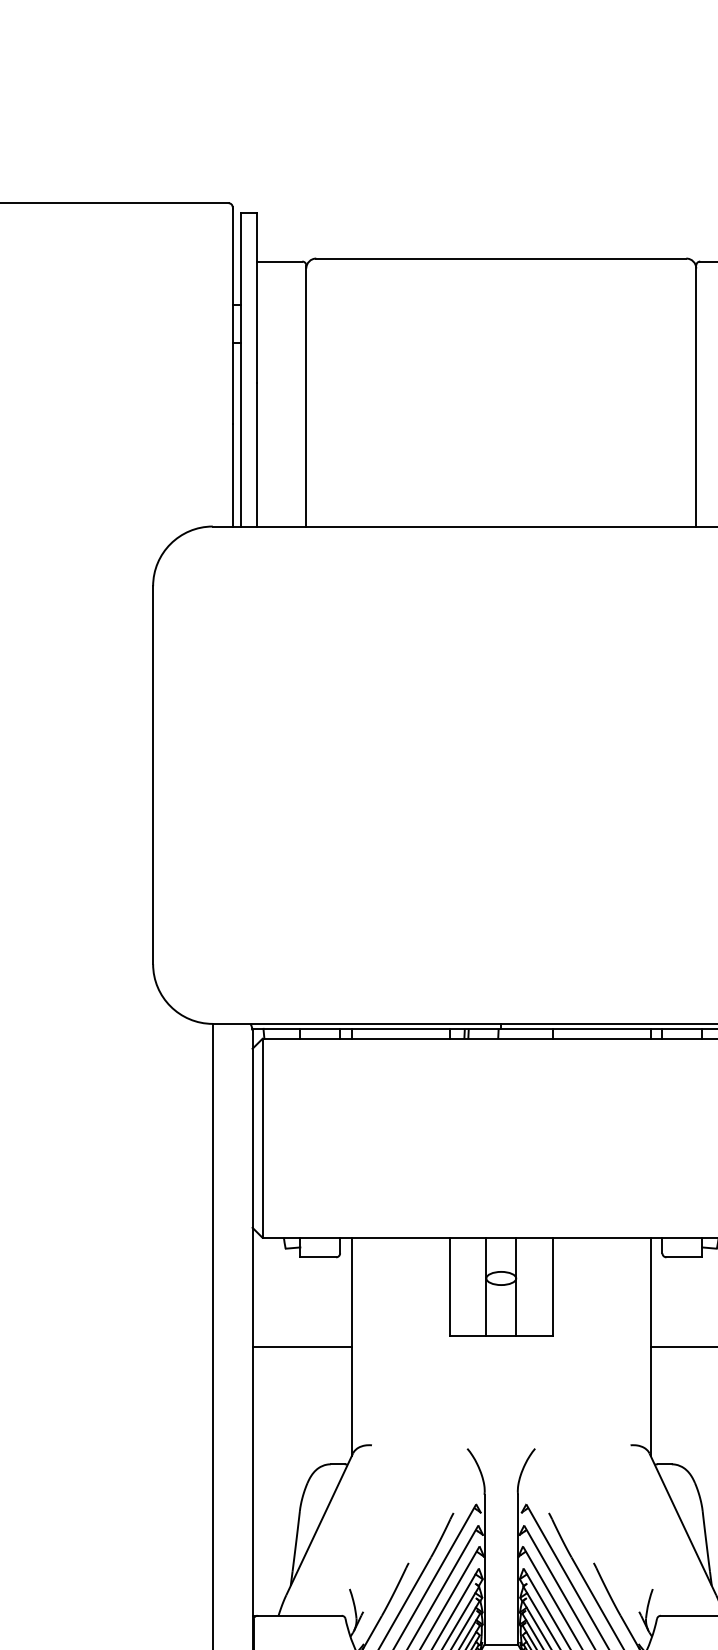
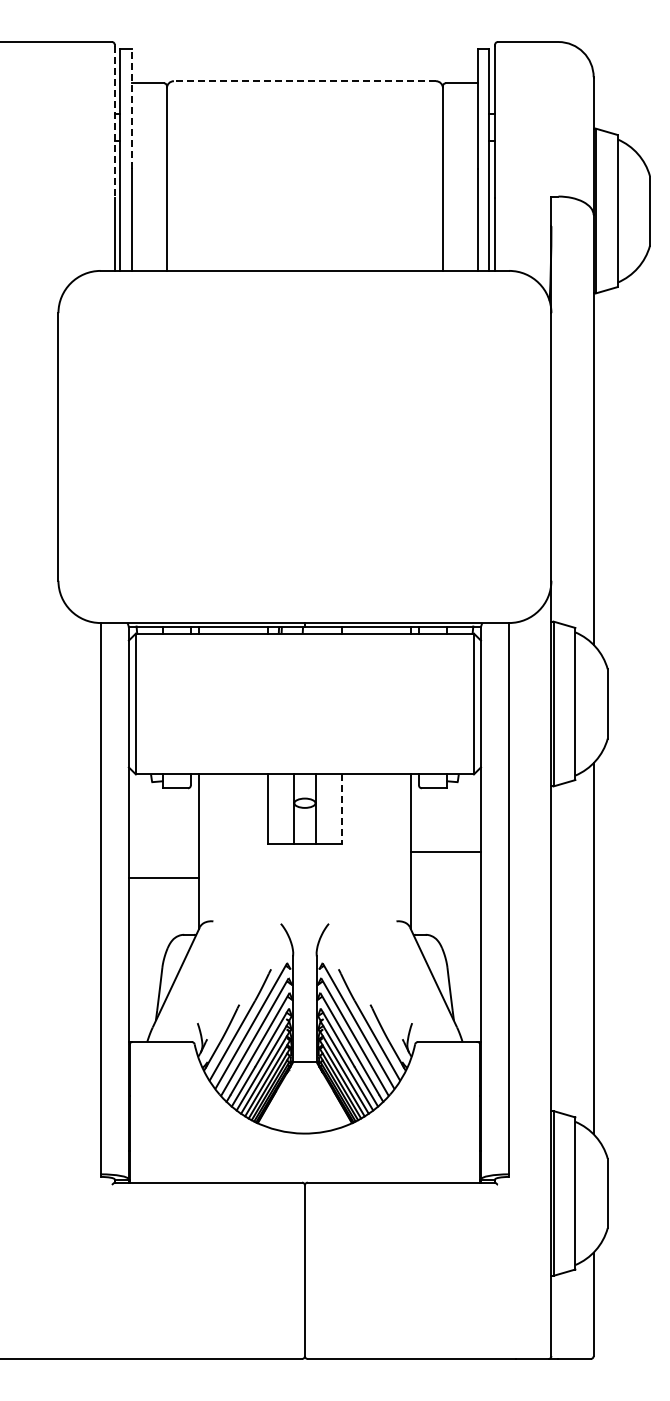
line: (500, 258) -> (304, 81), solid -> dashed
line: (256, 297) -> (131, 108), solid -> dashed
line: (232, 316) -> (114, 122), solid -> dashed
line: (552, 1287) -> (341, 809), solid -> dashed
line: (301, 1346) -> (163, 877), moved

